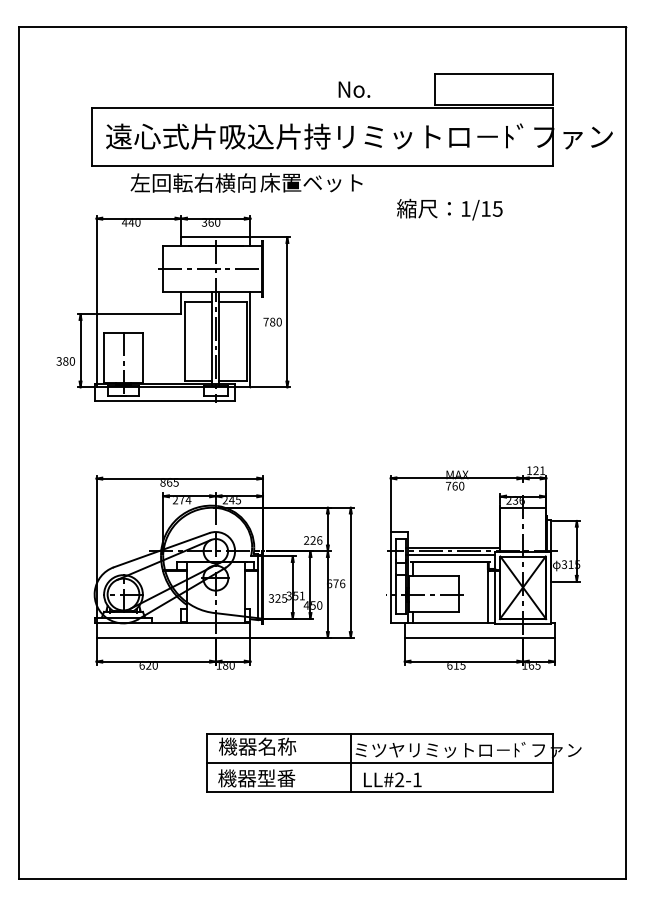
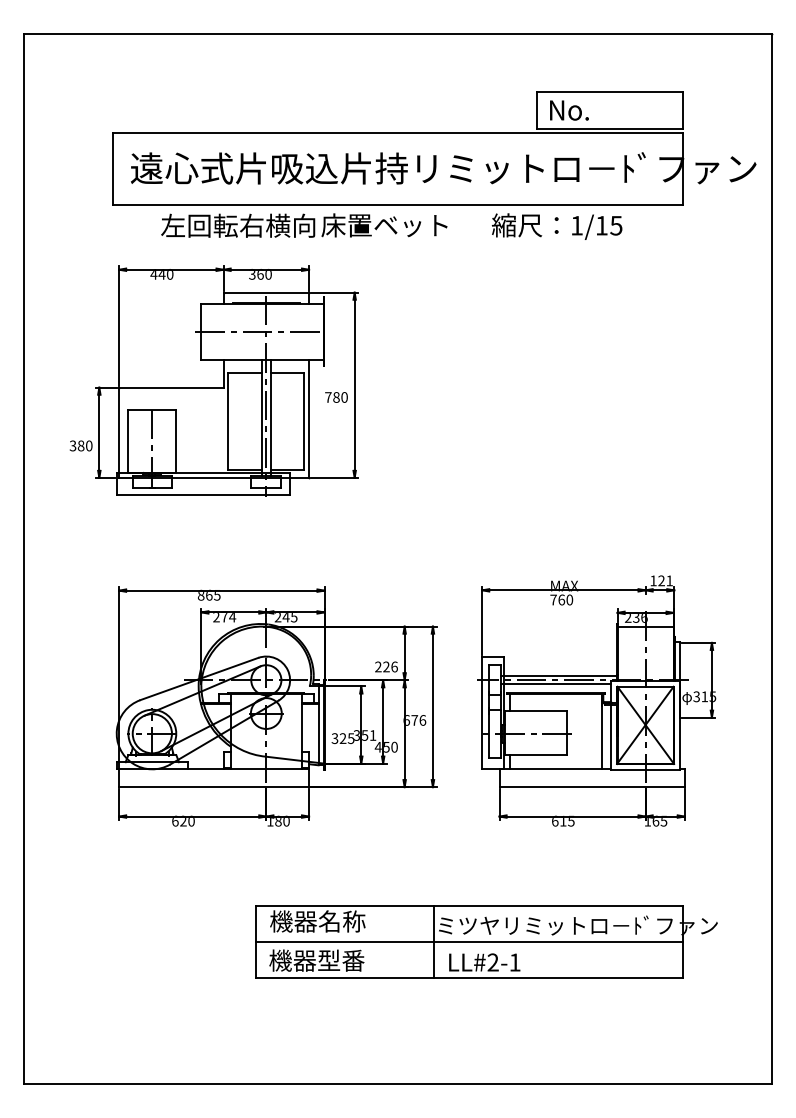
text: (354, 89) -> (569, 110), moved
text: (450, 209) -> (557, 226), moved

